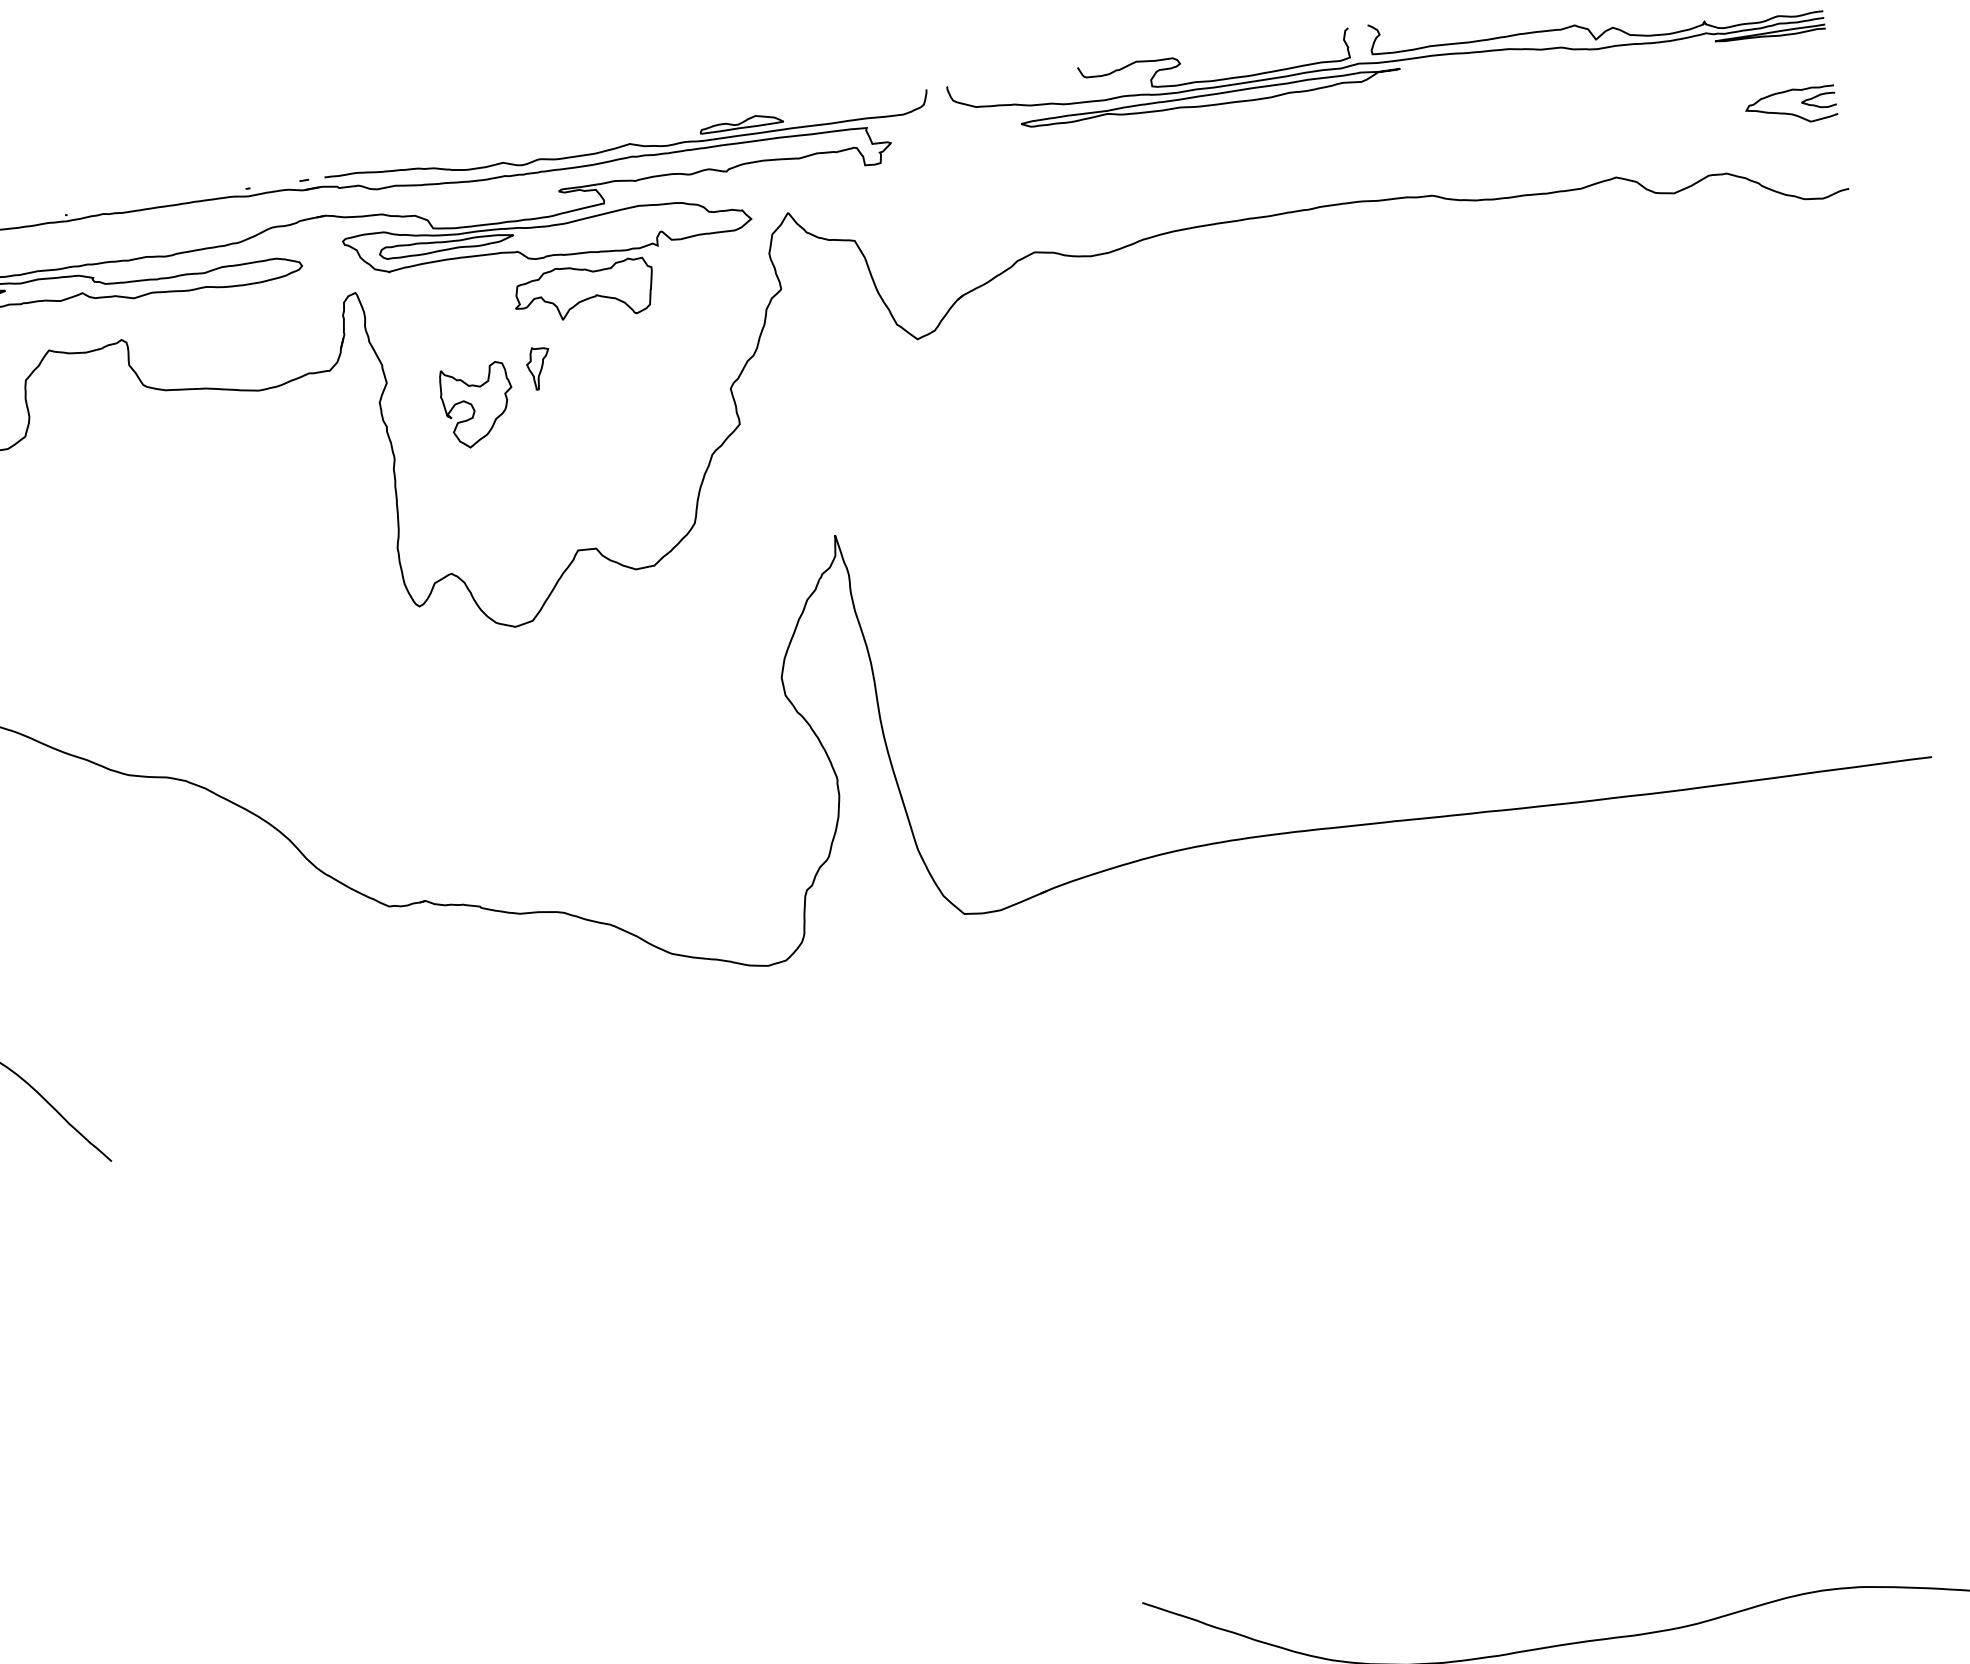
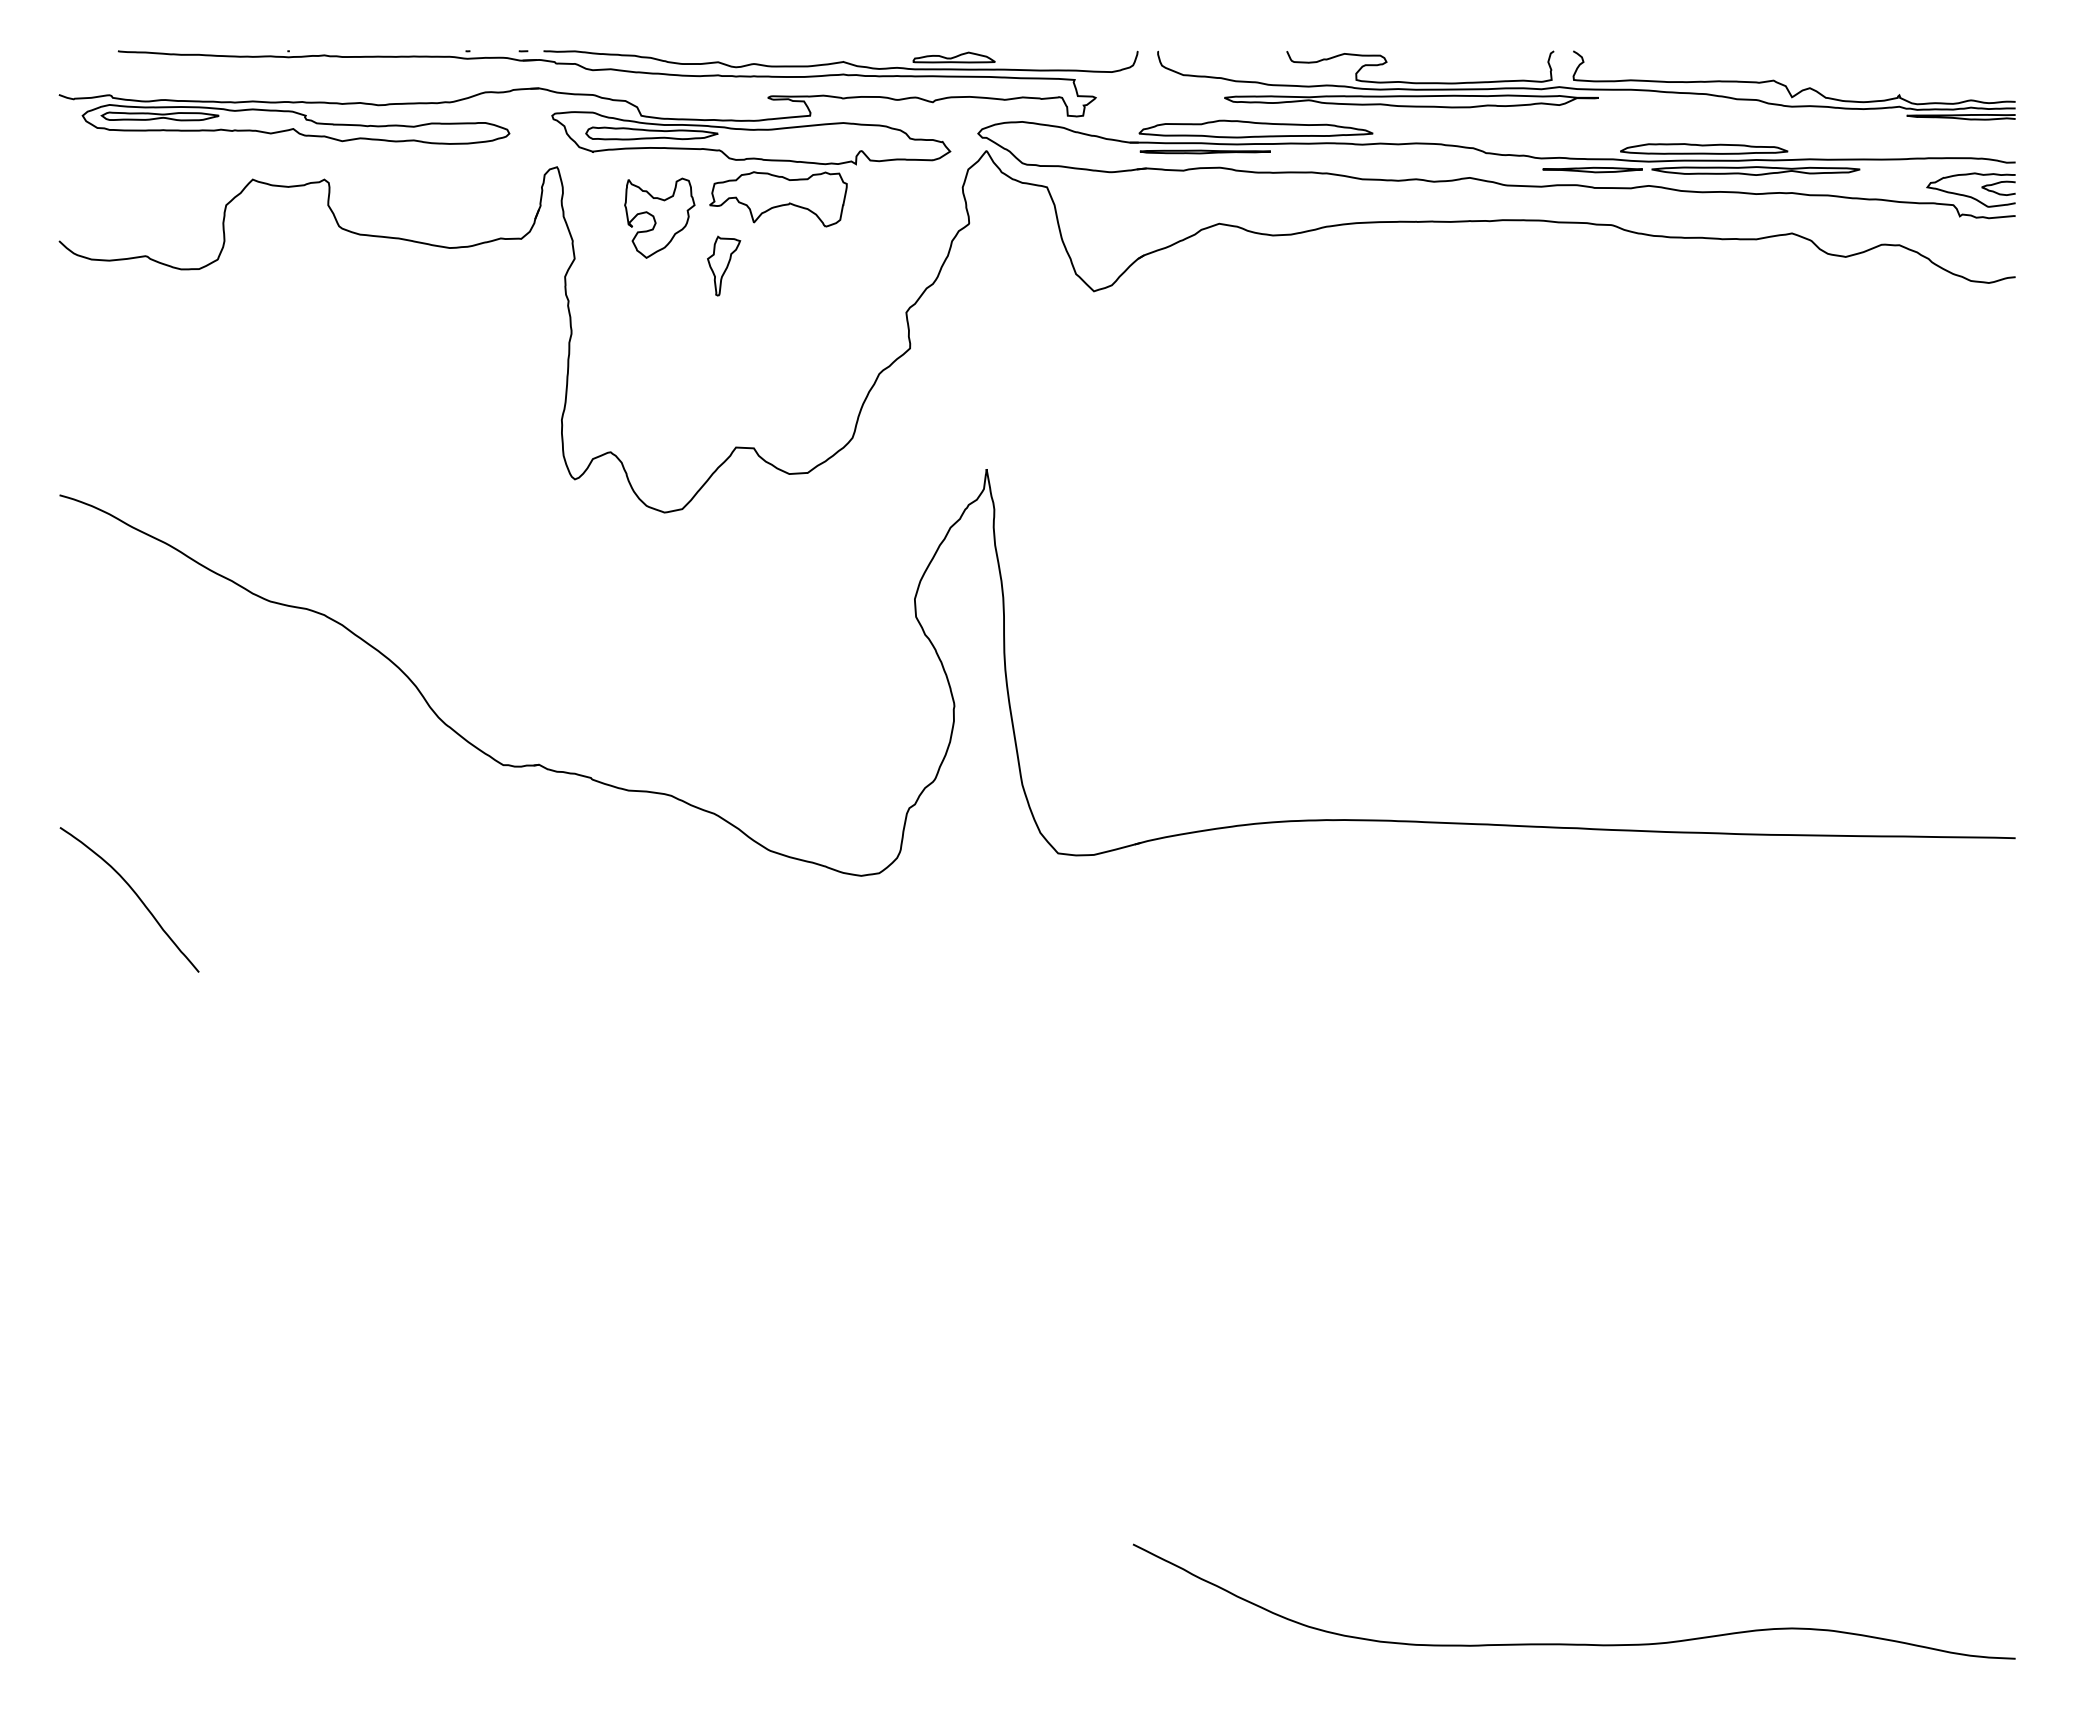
part: (1308, 168) -> (1495, 181), added
part: (539, 367) -> (724, 265), size x1.43
part: (477, 404) -> (659, 217), moved

